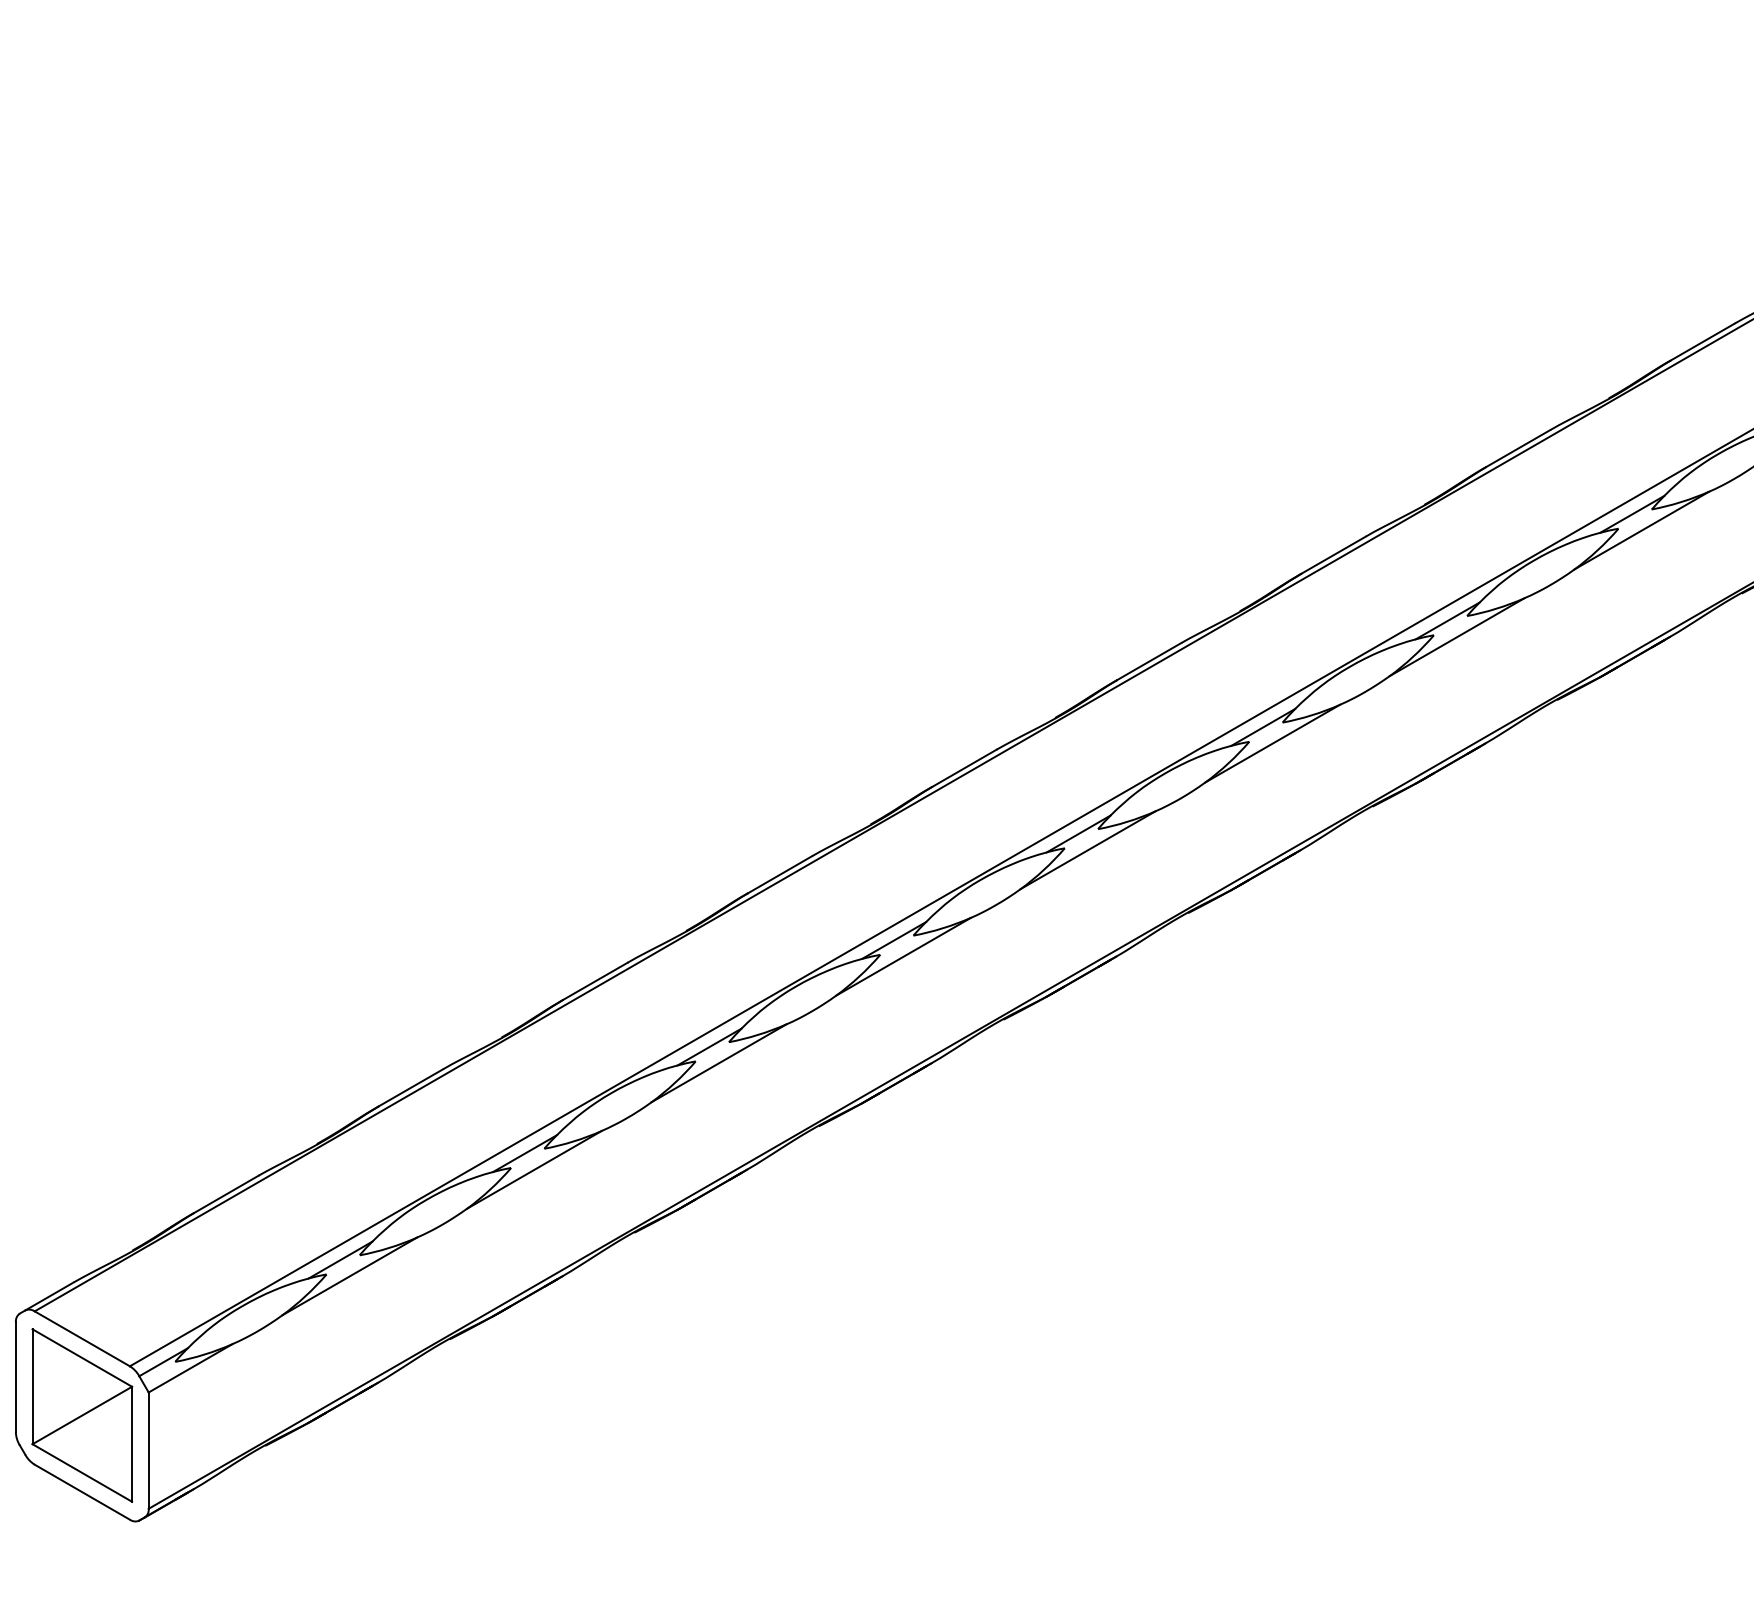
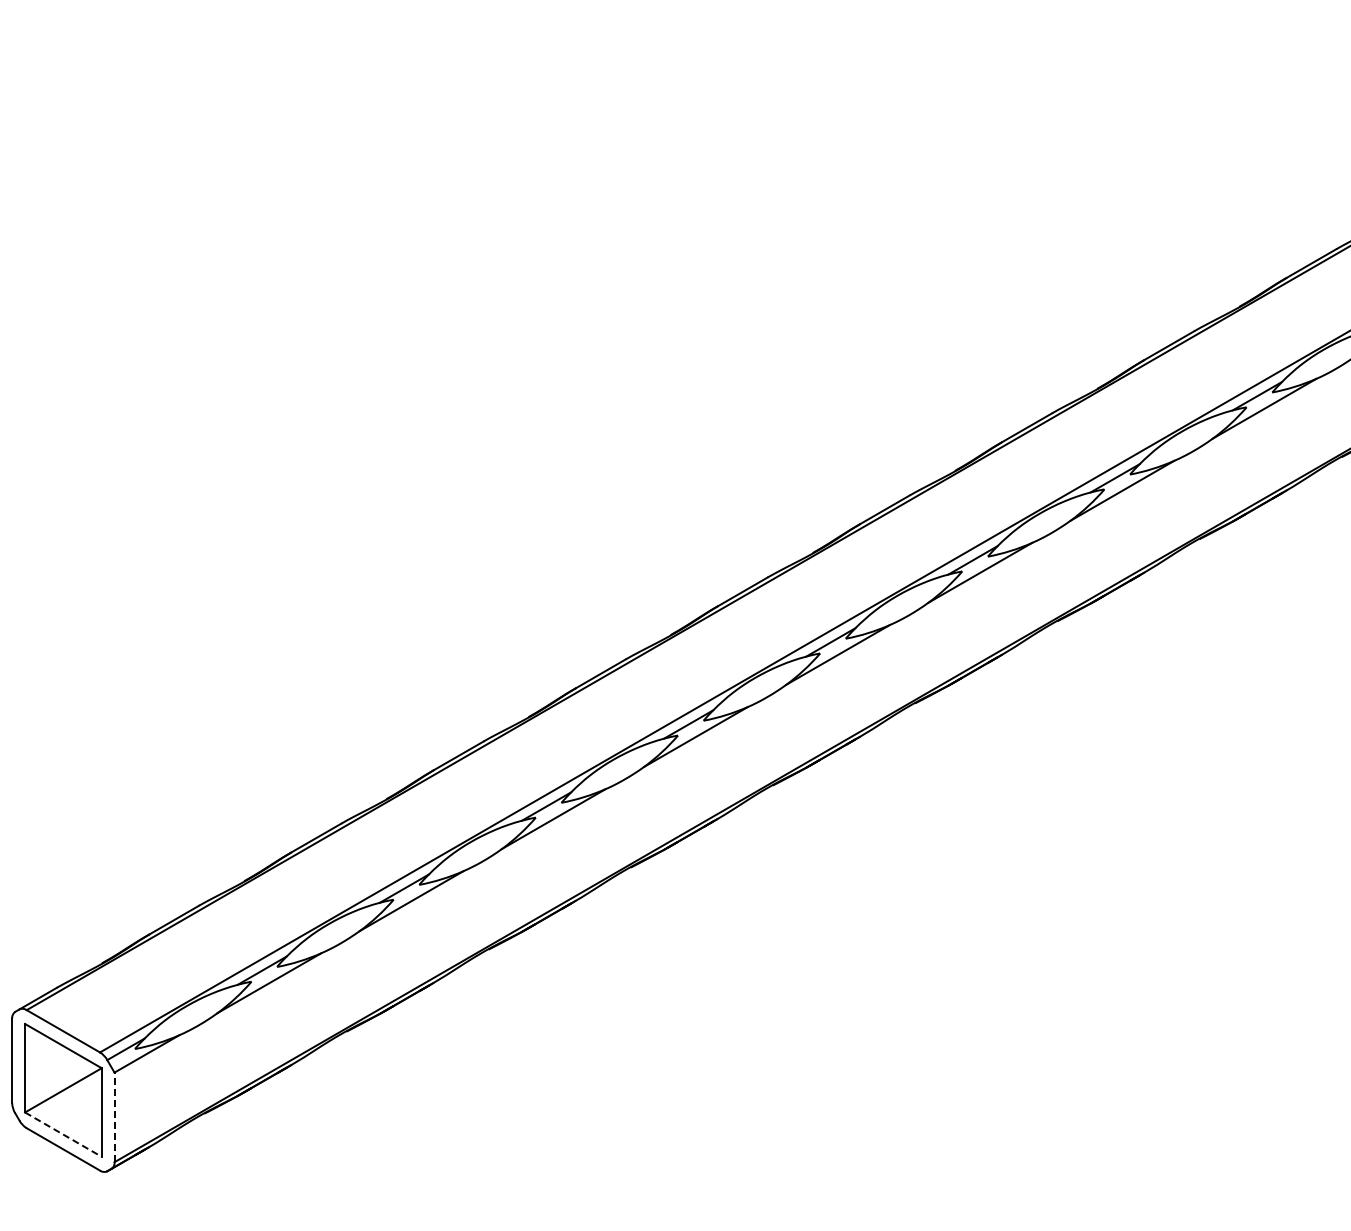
line: (148, 1450) -> (114, 1117), solid -> dashed
line: (82, 1472) -> (63, 1134), solid -> dashed

